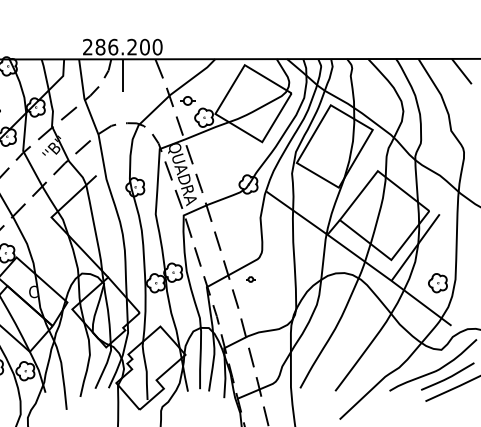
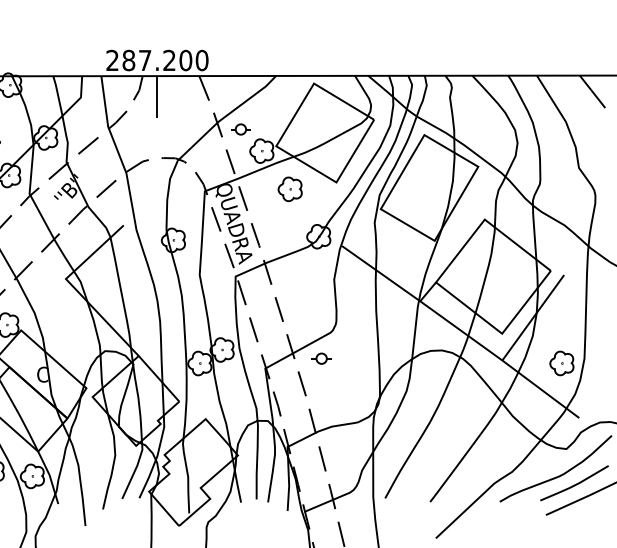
text: (113, 46) -> (145, 59), 286.200 -> 287.200
part: (226, 147) -> (290, 189), added
part: (250, 279) -> (321, 358), size x1.67

